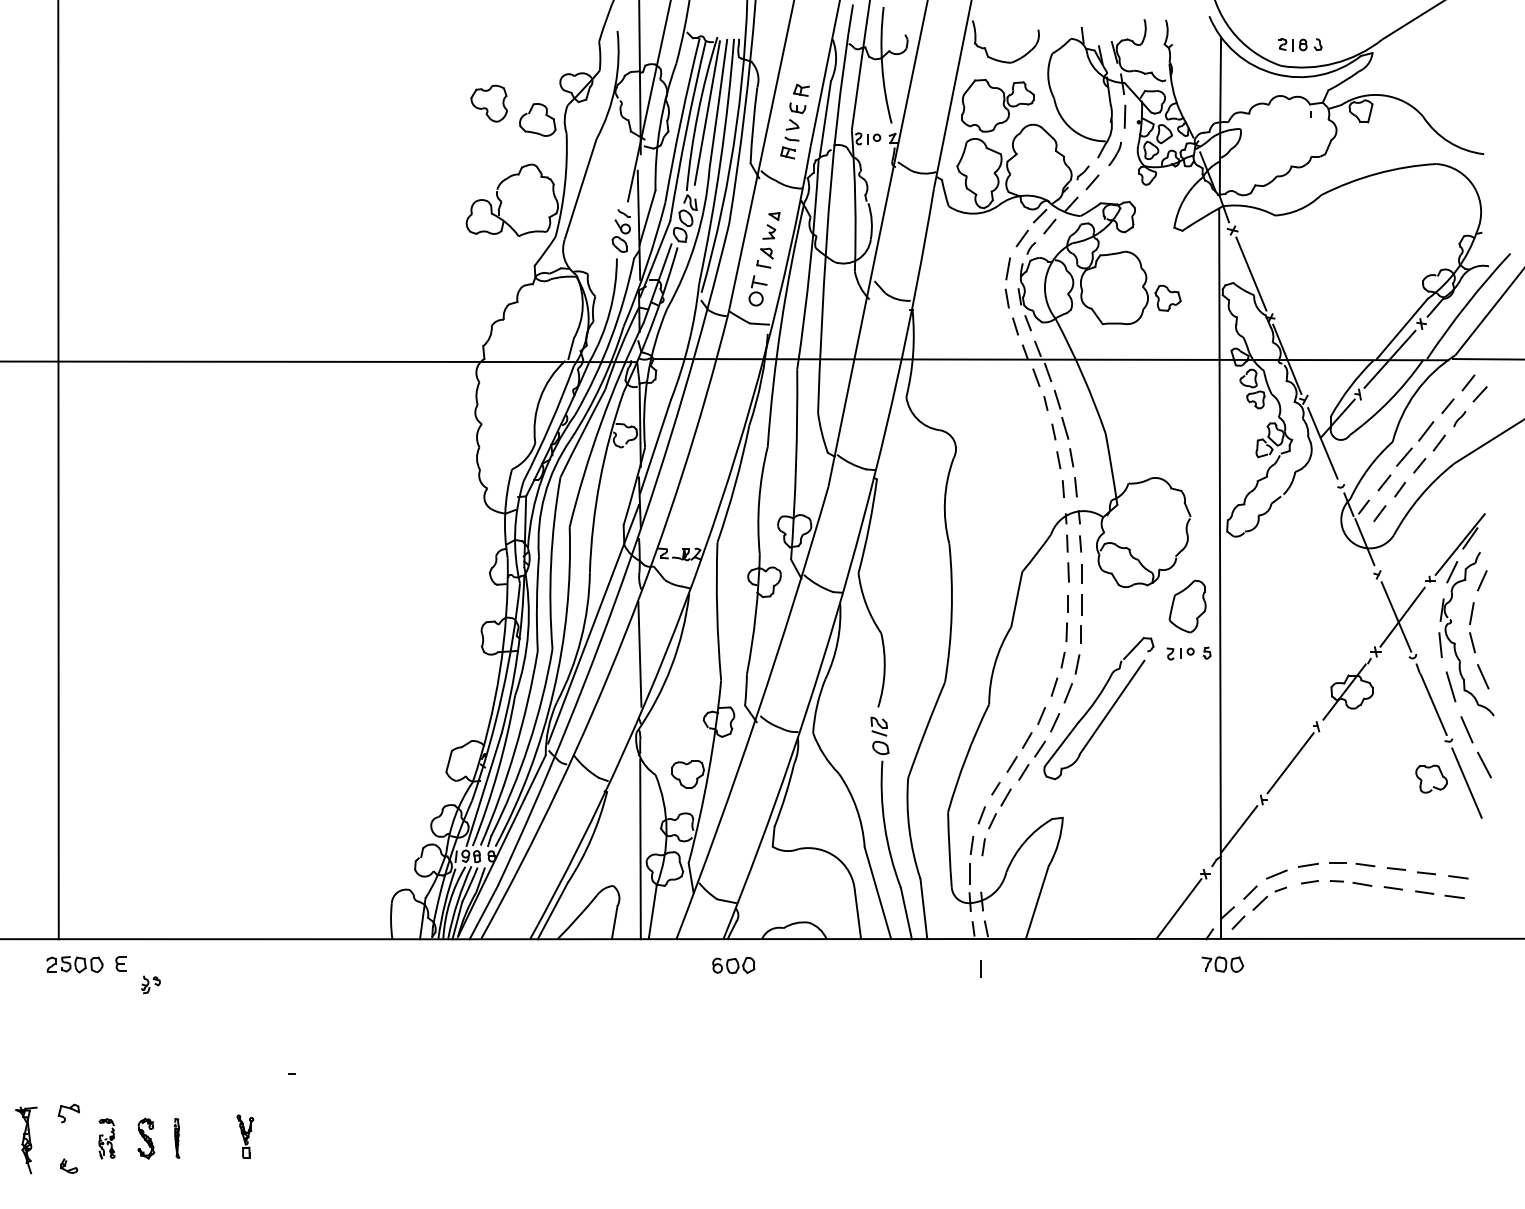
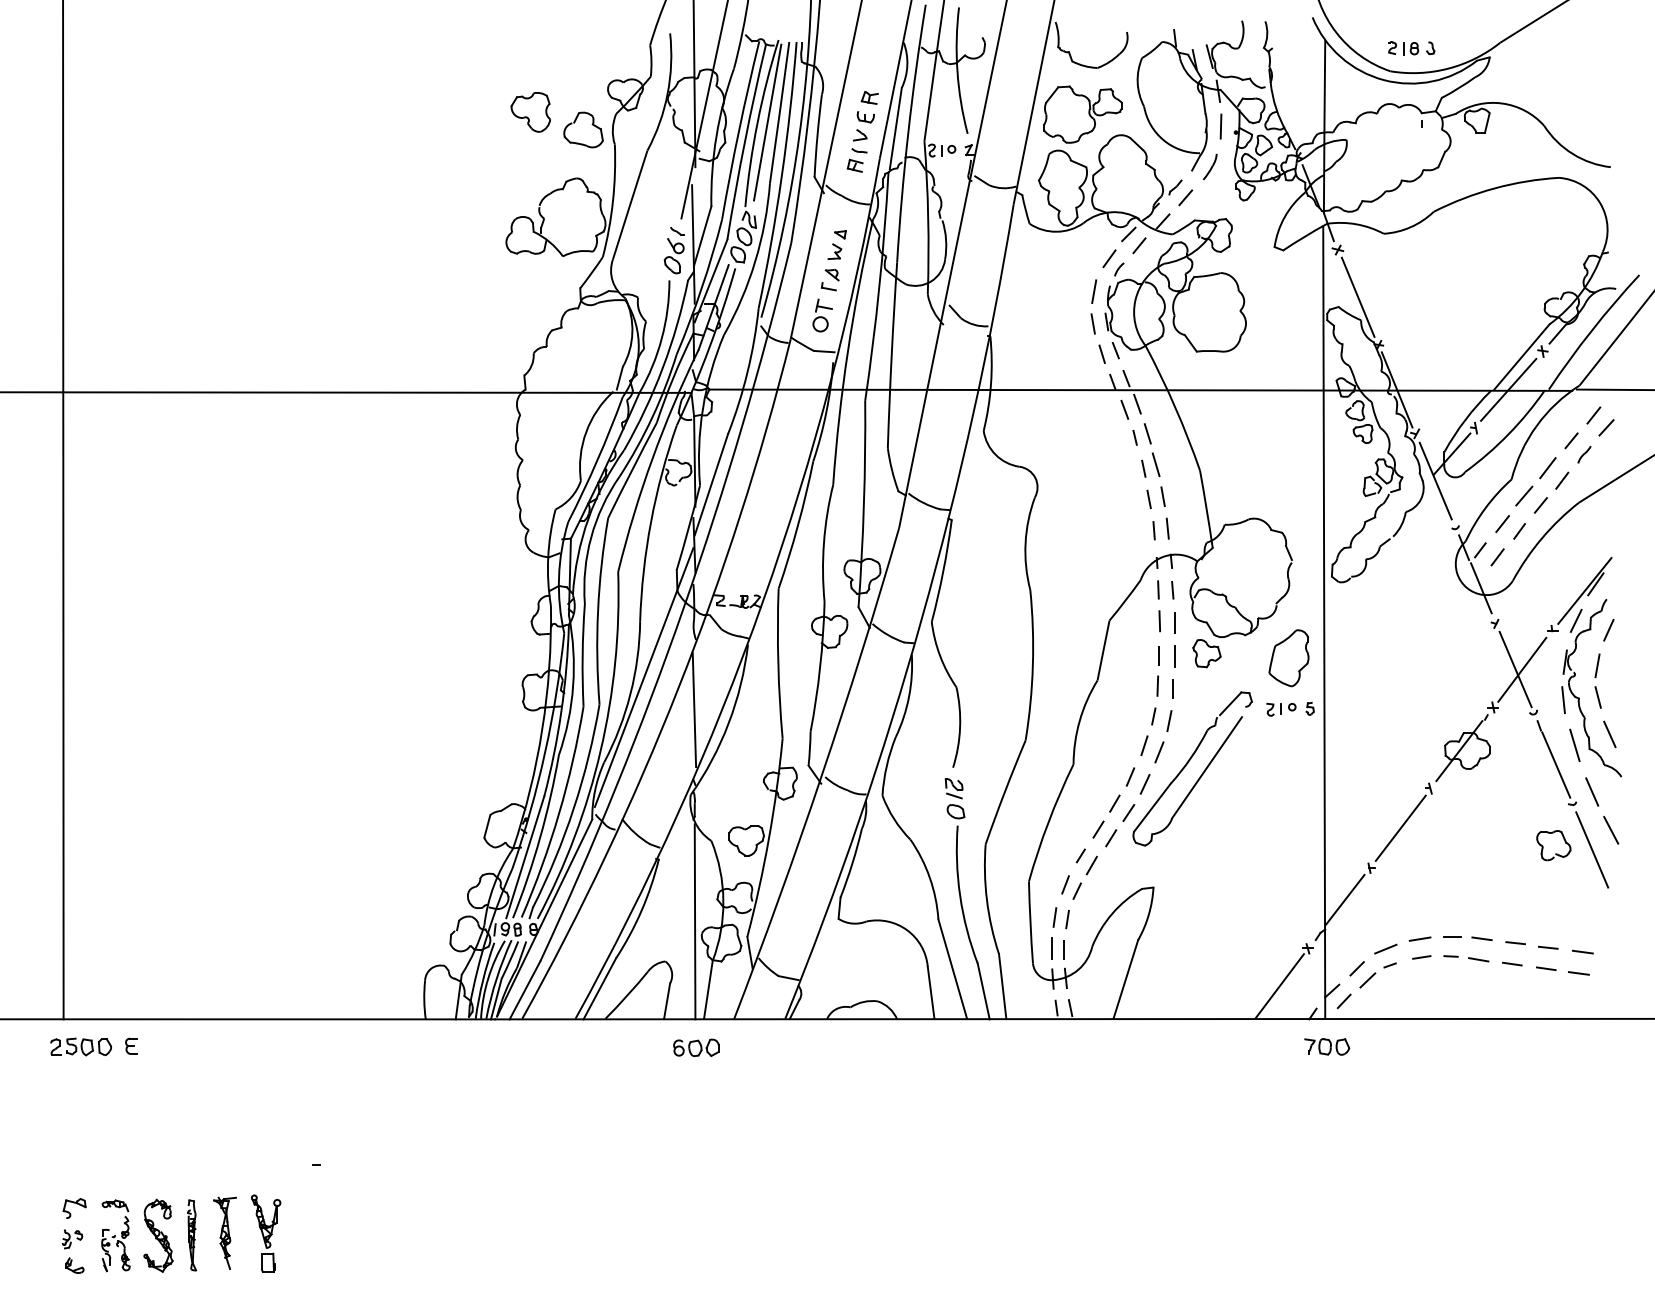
part: (1167, 297) -> (1206, 652), moved
part: (733, 965) -> (696, 1047), moved
line: (980, 968) -> (1064, 949), moved
part: (150, 984) -> (71, 1238), moved
part: (245, 1136) -> (266, 1233), size x1.67
part: (106, 1138) -> (115, 1235), size x1.67
part: (146, 1138) -> (158, 1235), size x1.67
part: (176, 1138) -> (191, 1235), size x1.67
part: (26, 1140) -> (225, 1233), moved

